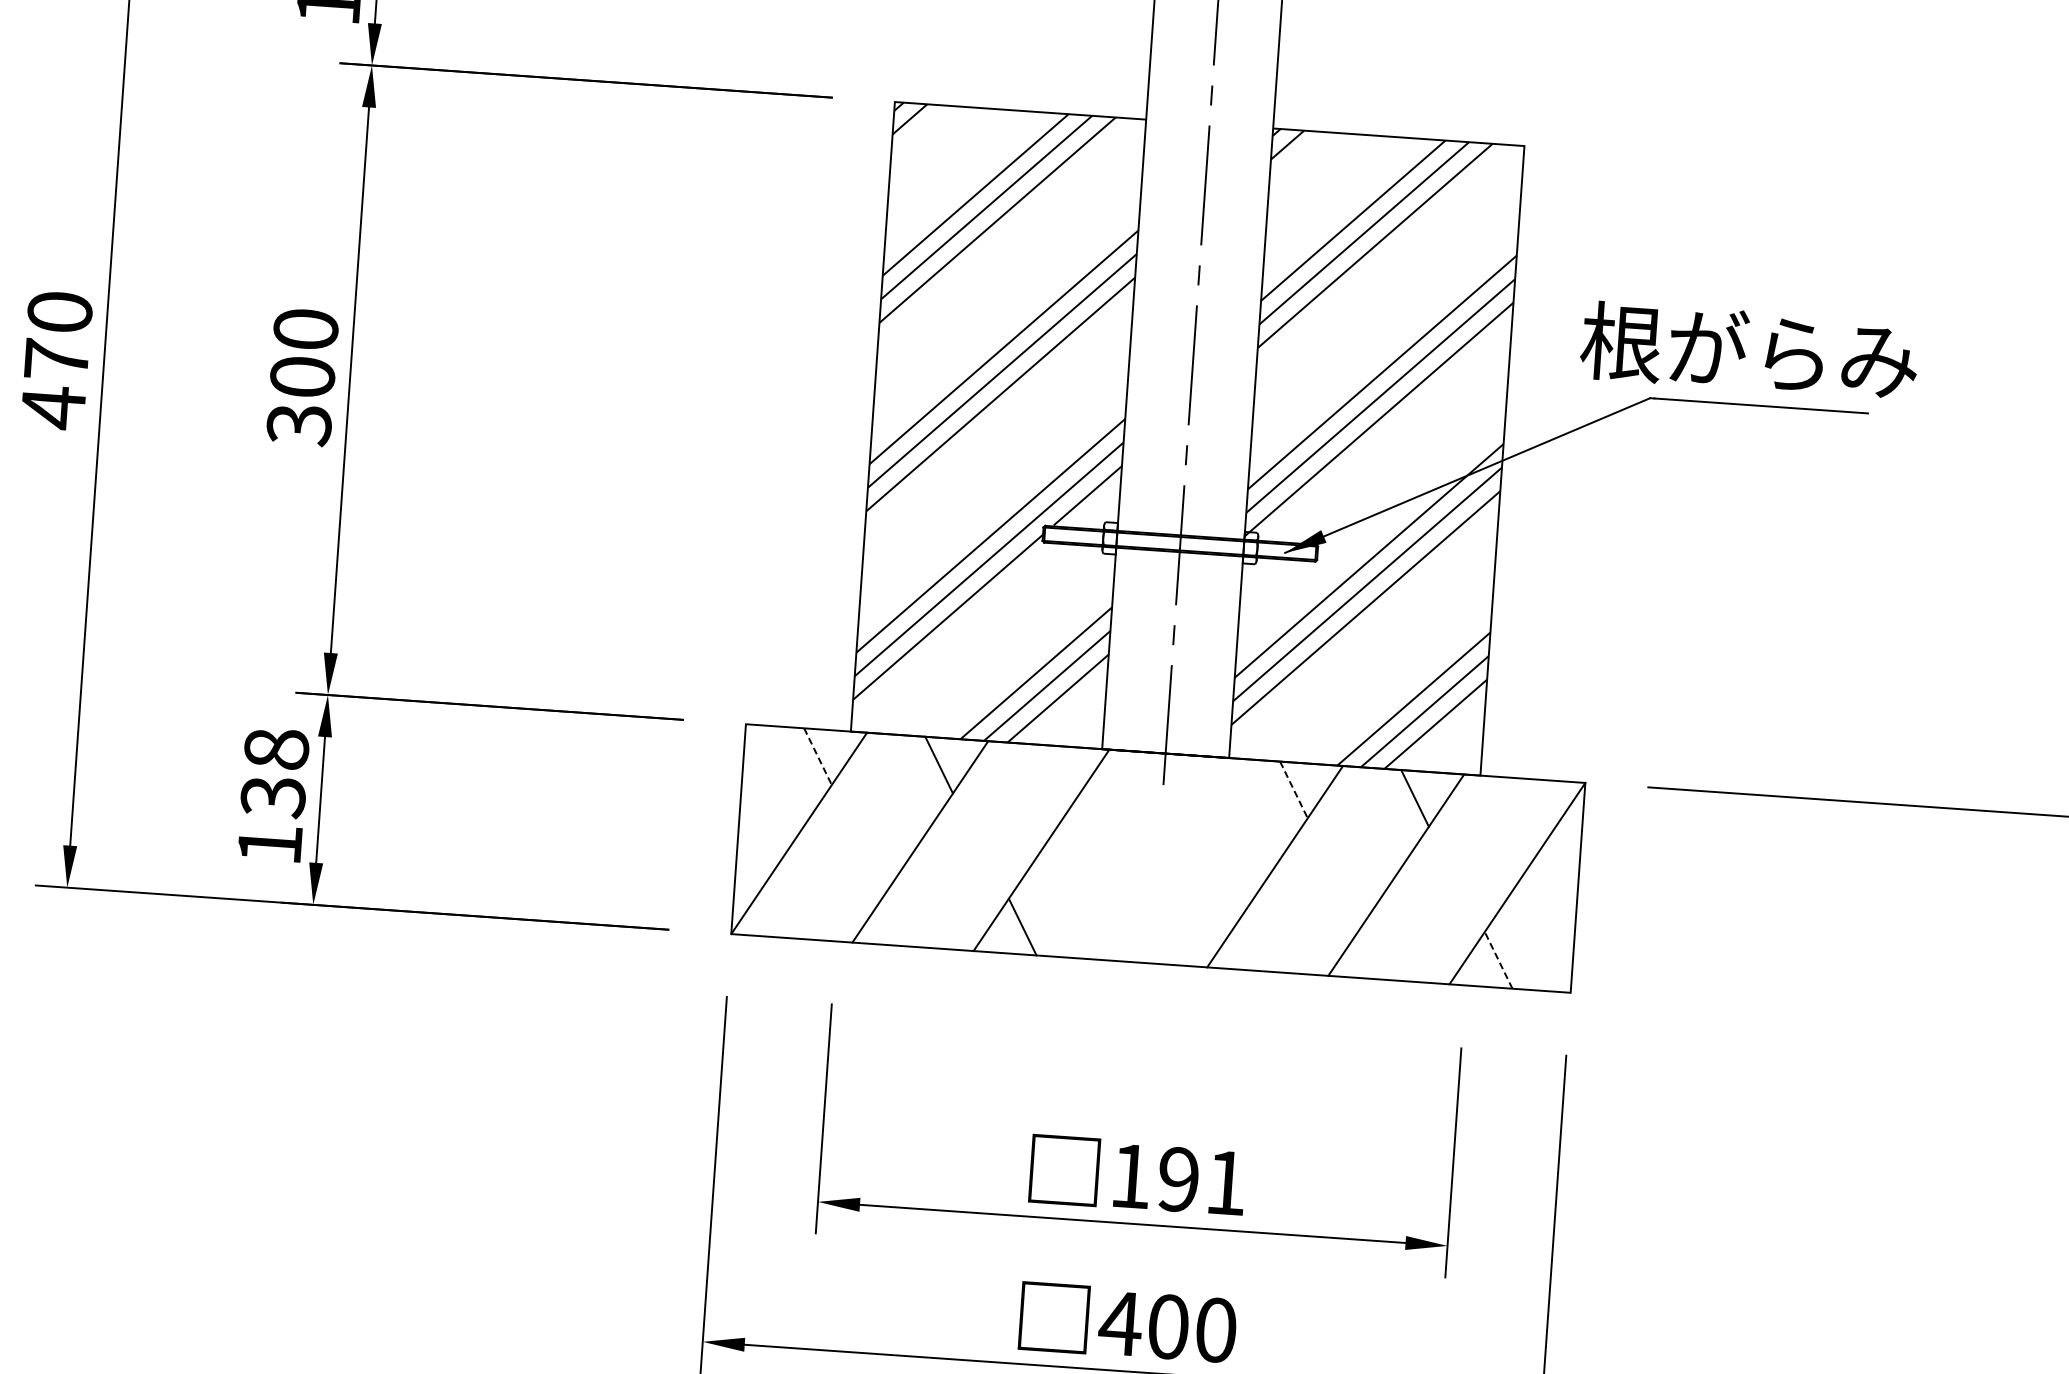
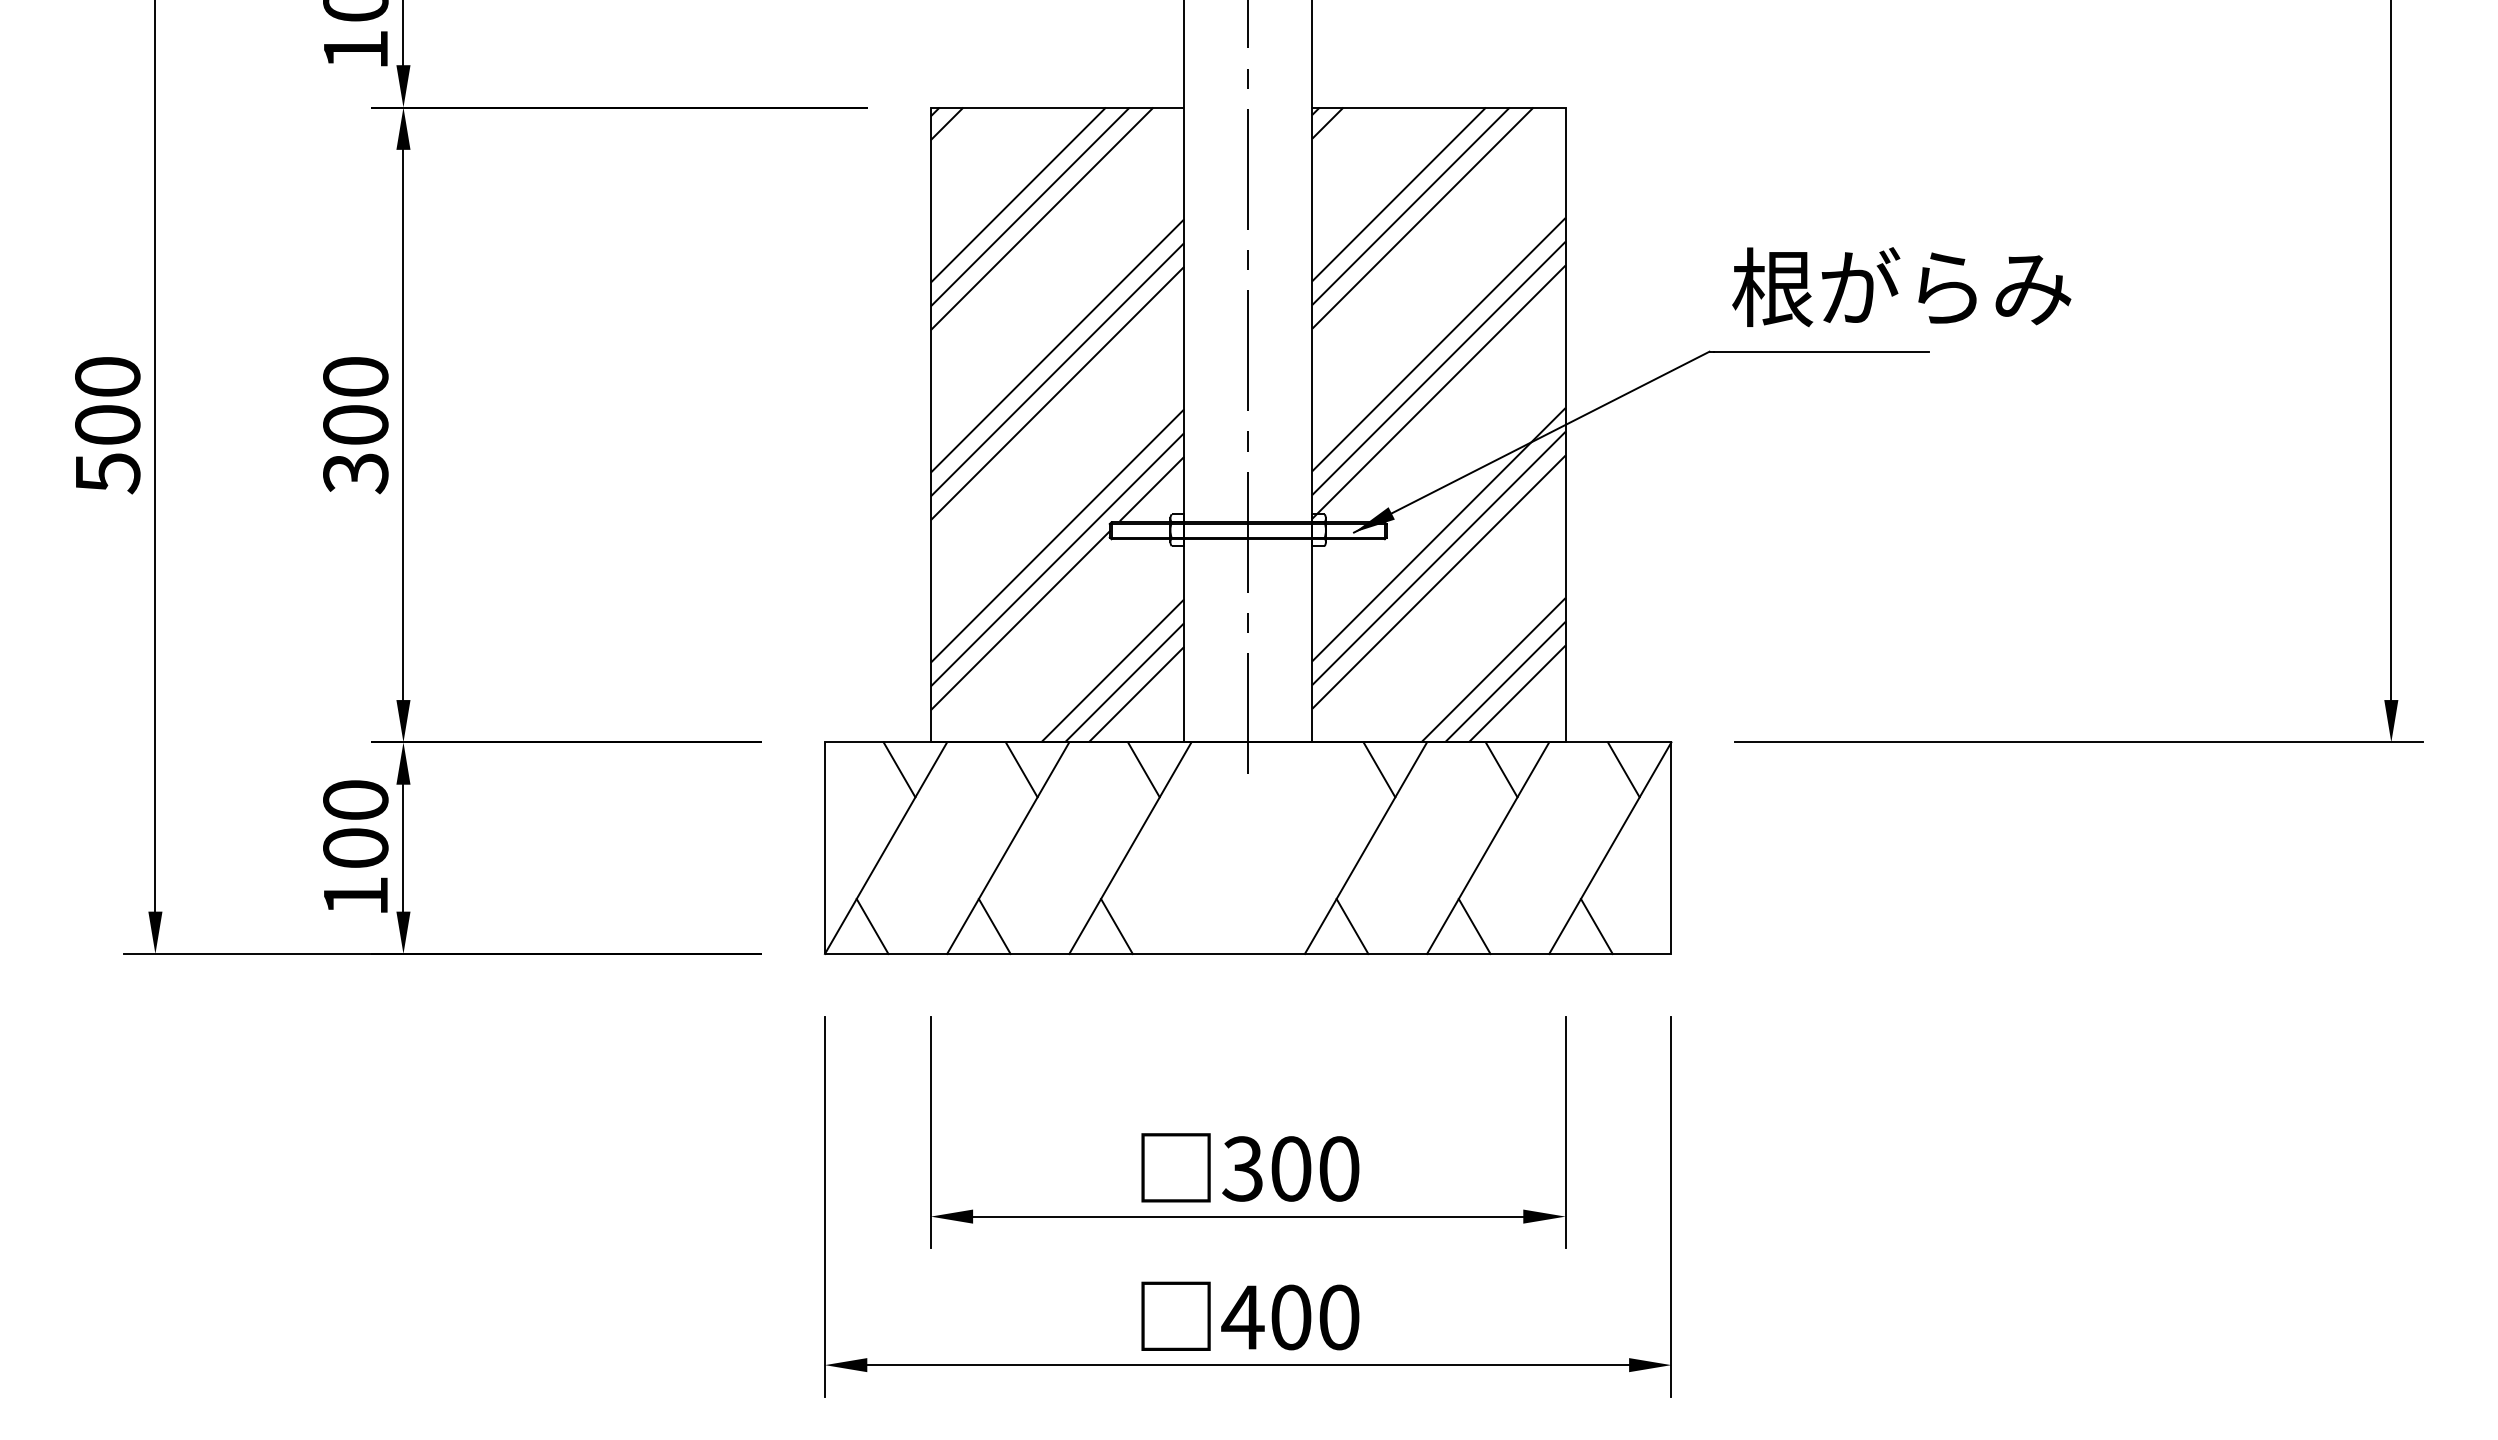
text: (1749, 351) -> (1901, 287), moved
text: (54, 385) -> (107, 450), 470 -> 500
line: (817, 756) -> (899, 769), dashed -> solid
text: (274, 773) -> (355, 824), 138 -> 100
line: (1059, 773) -> (1143, 769), added
line: (1293, 789) -> (1379, 769), dashed -> solid
line: (1535, 806) -> (1623, 769), added
line: (780, 910) -> (872, 926), added
line: (901, 918) -> (994, 926), added
line: (1256, 943) -> (1352, 926), added
line: (1377, 951) -> (1474, 926), added
line: (1498, 960) -> (1596, 926), dashed -> solid
text: (1178, 1179) -> (1290, 1168), 191 -> 300

